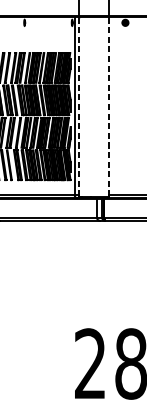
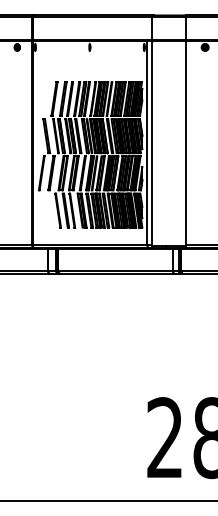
line: (79, 106) -> (152, 143), dashed -> solid
line: (109, 106) -> (186, 143), dashed -> solid

